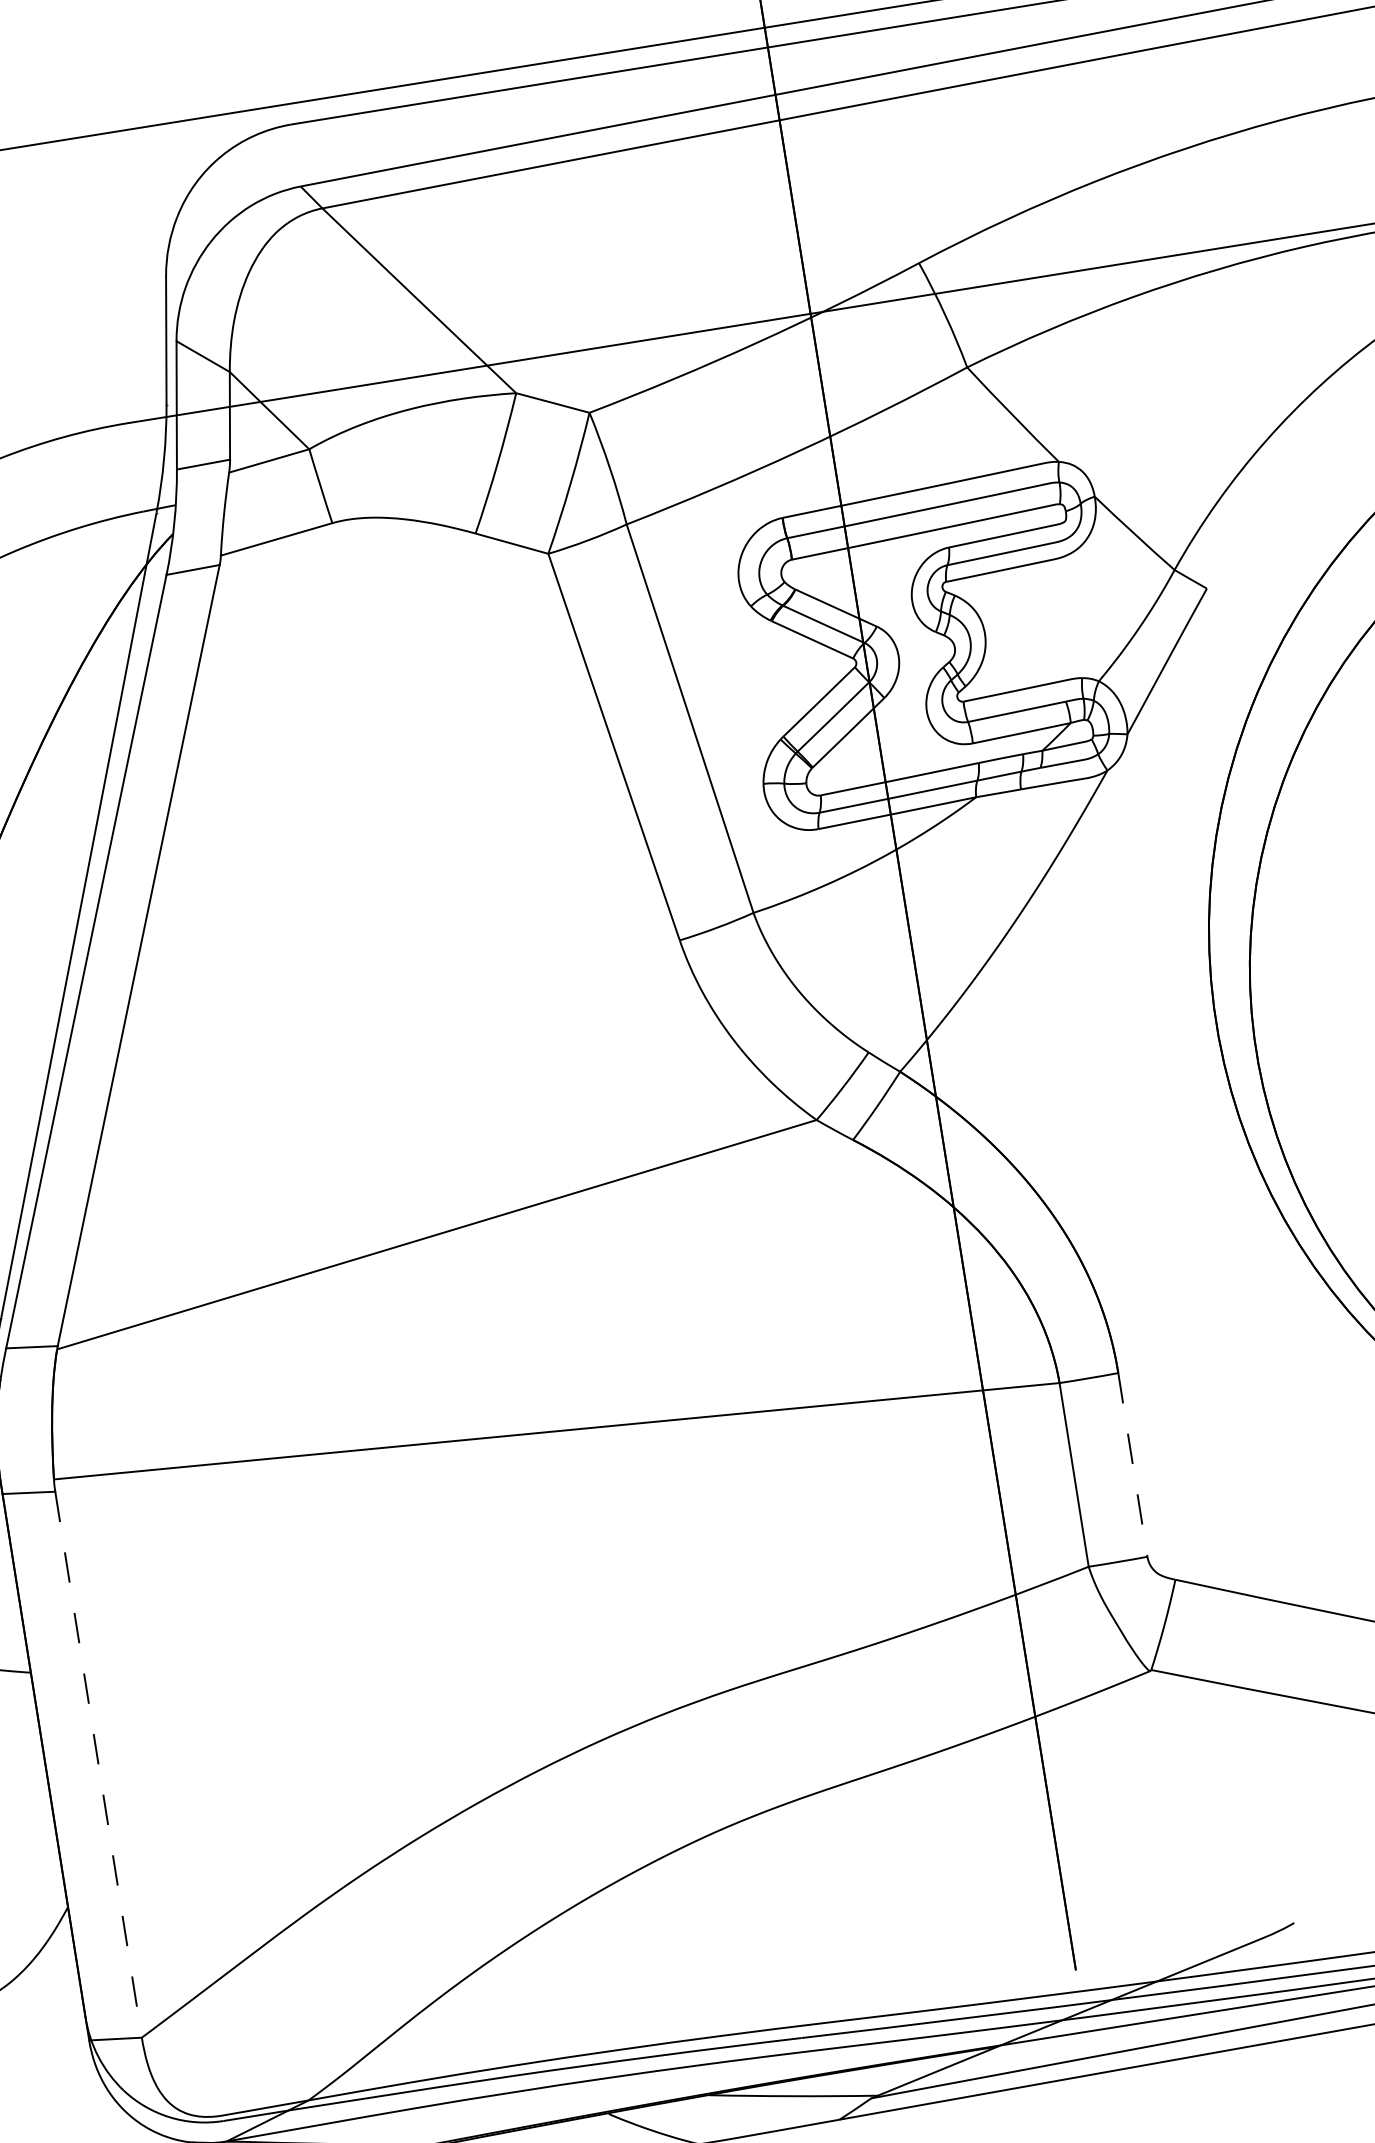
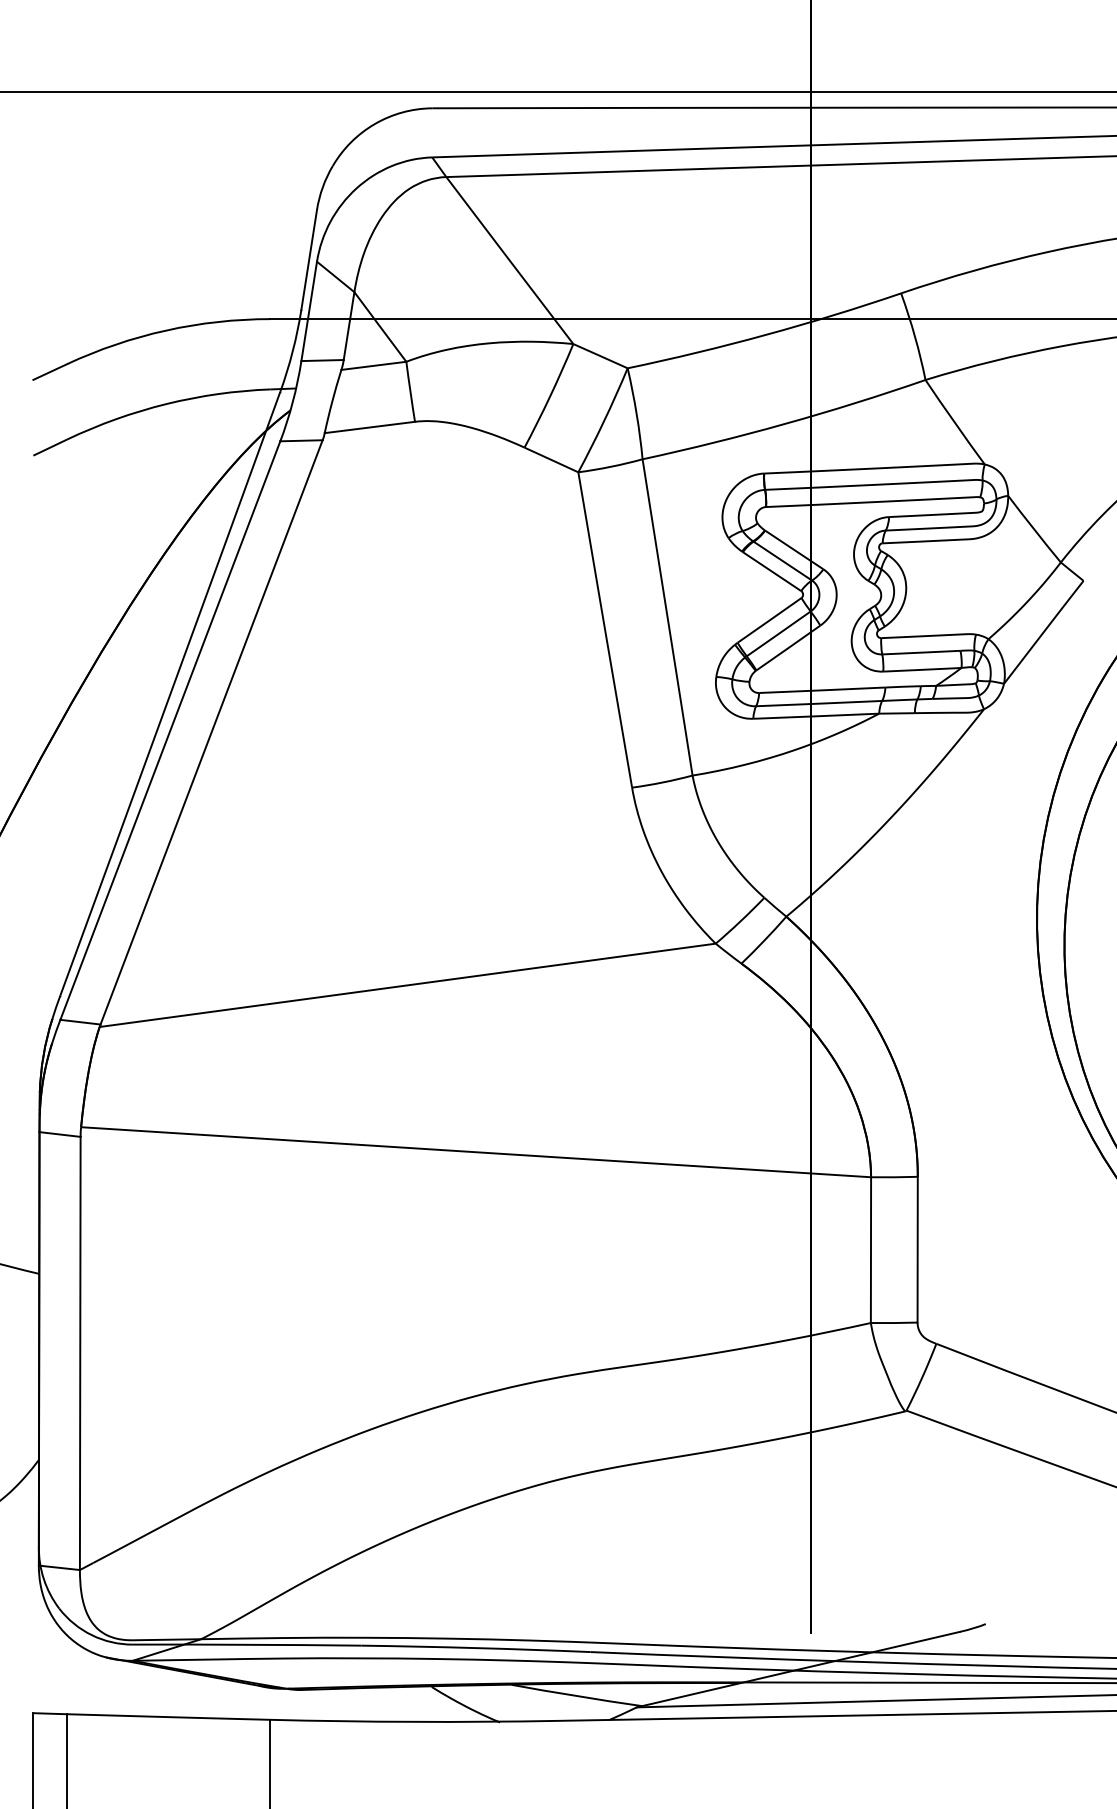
line: (1132, 1464) -> (917, 1249), dashed -> solid
line: (98, 1764) -> (80, 1353), dashed -> solid

